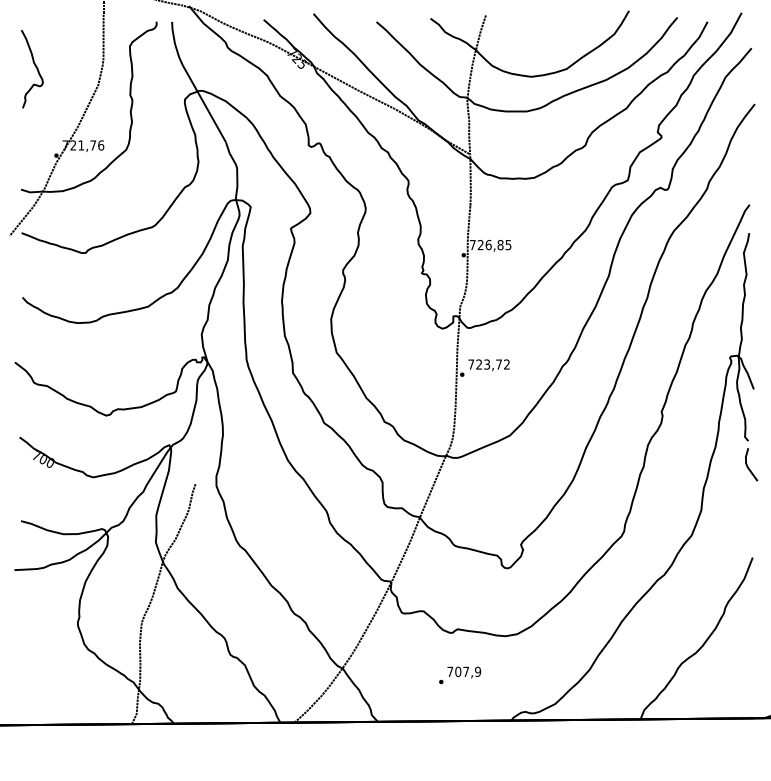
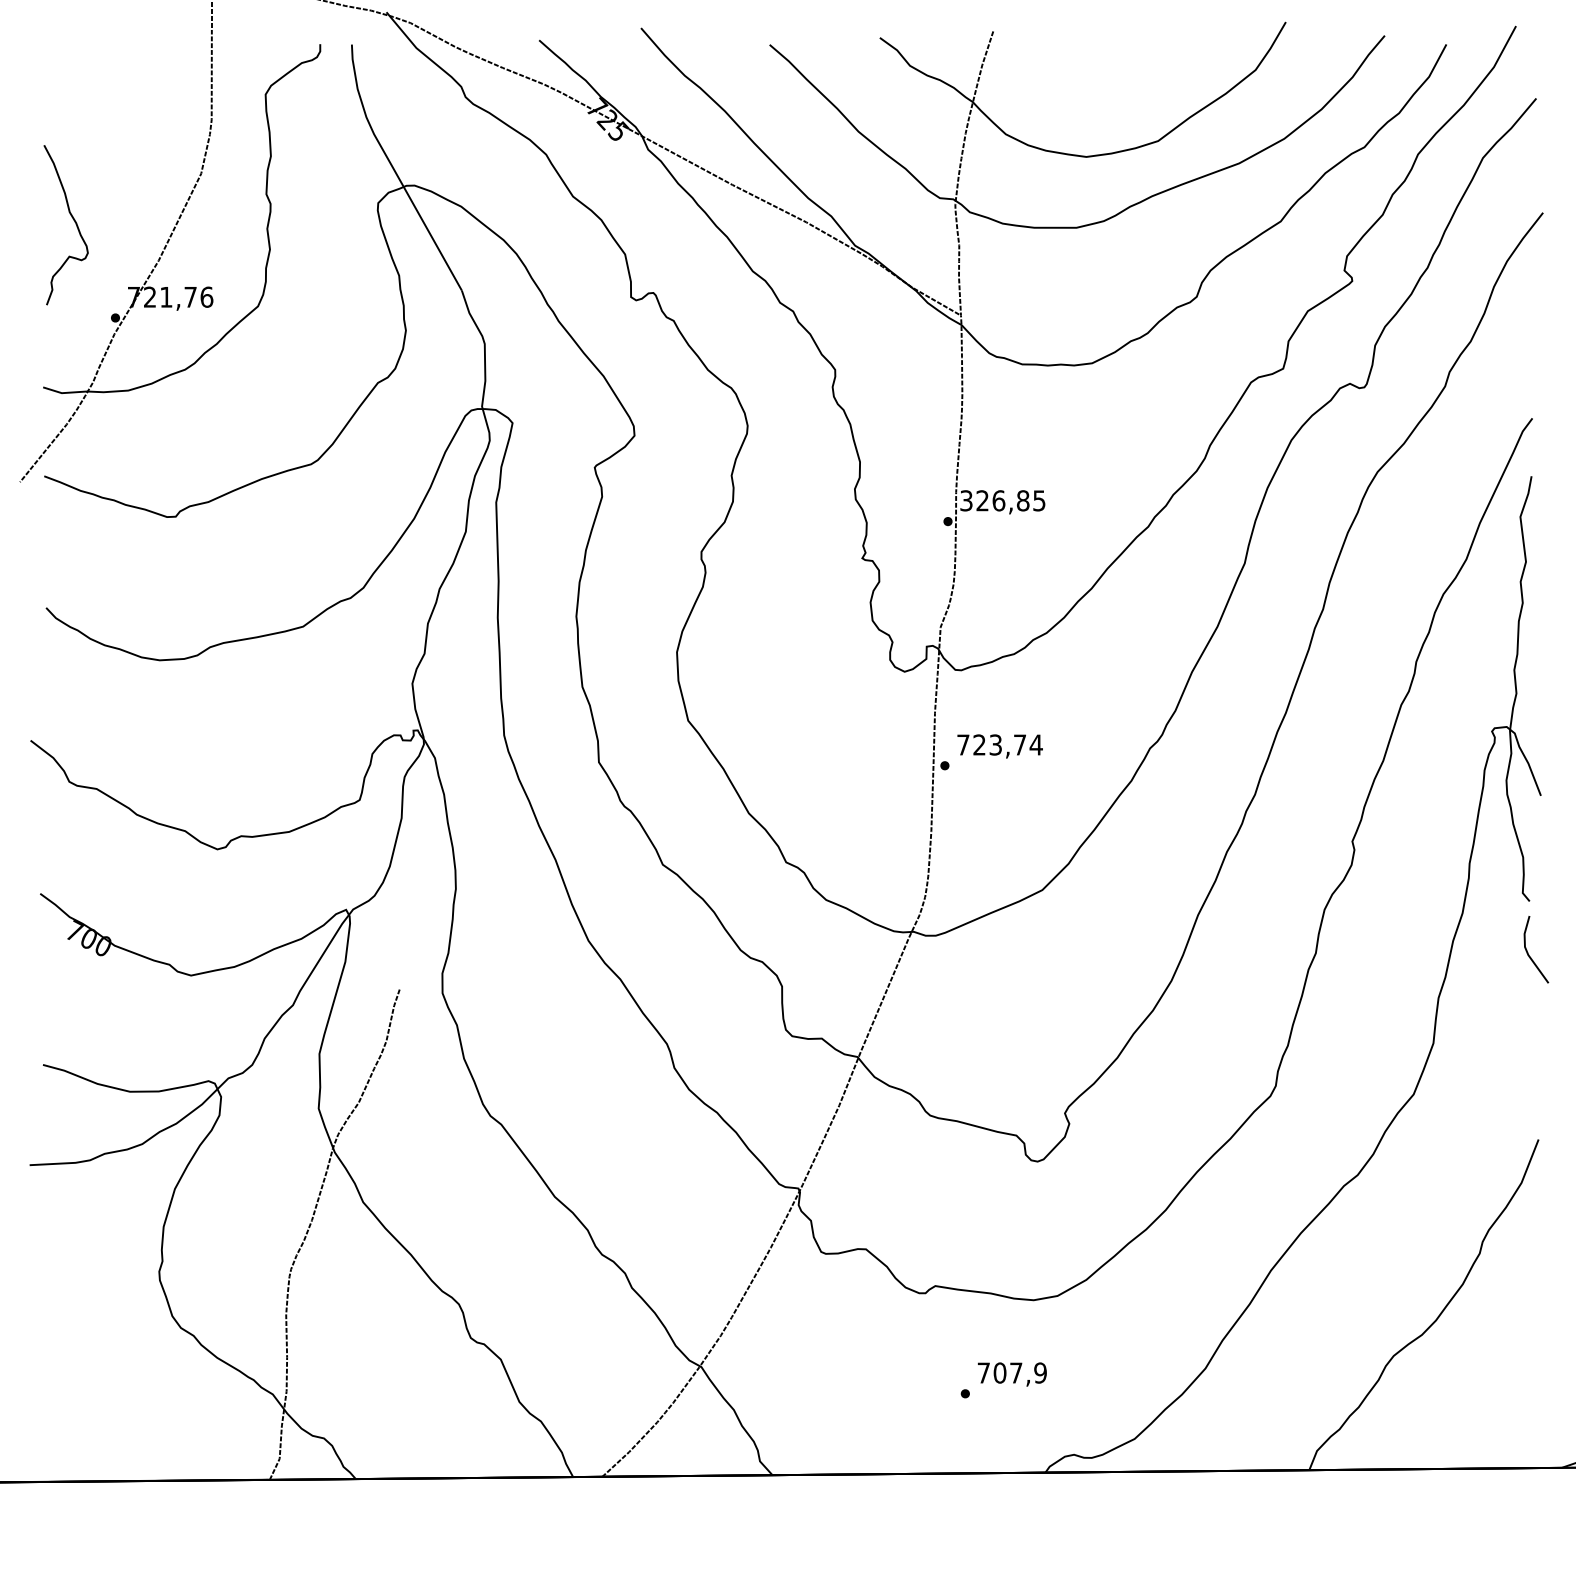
curve: (35, 67) -> (72, 221), moved
text: (472, 244) -> (965, 499), 726,85 -> 326,85
text: (506, 364) -> (1035, 744), 723,72 -> 723,74
text: (460, 675) -> (1004, 1380), moved

